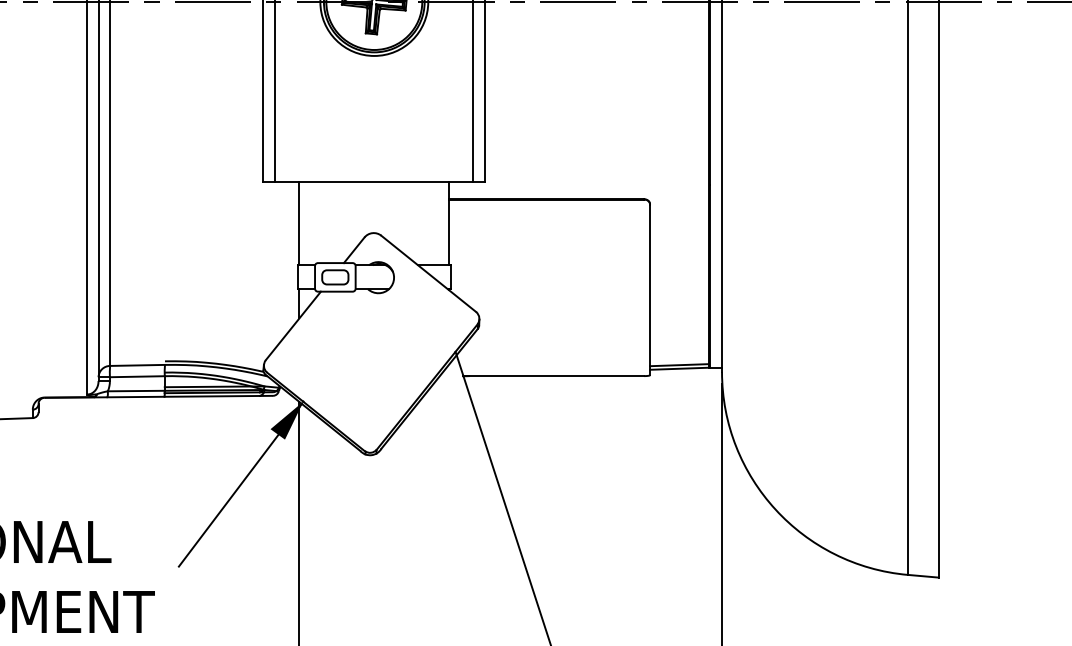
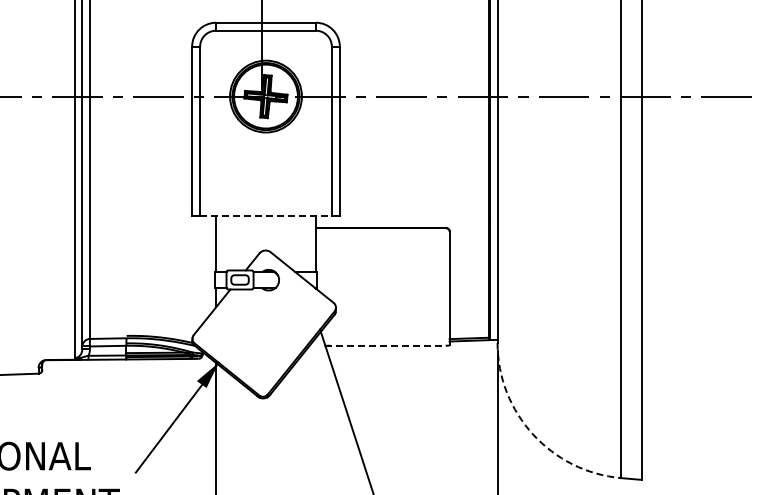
line: (375, 182) -> (266, 216), solid -> dashed
line: (555, 375) -> (386, 345), solid -> dashed
arc: (775, 509) -> (533, 434), solid -> dashed

